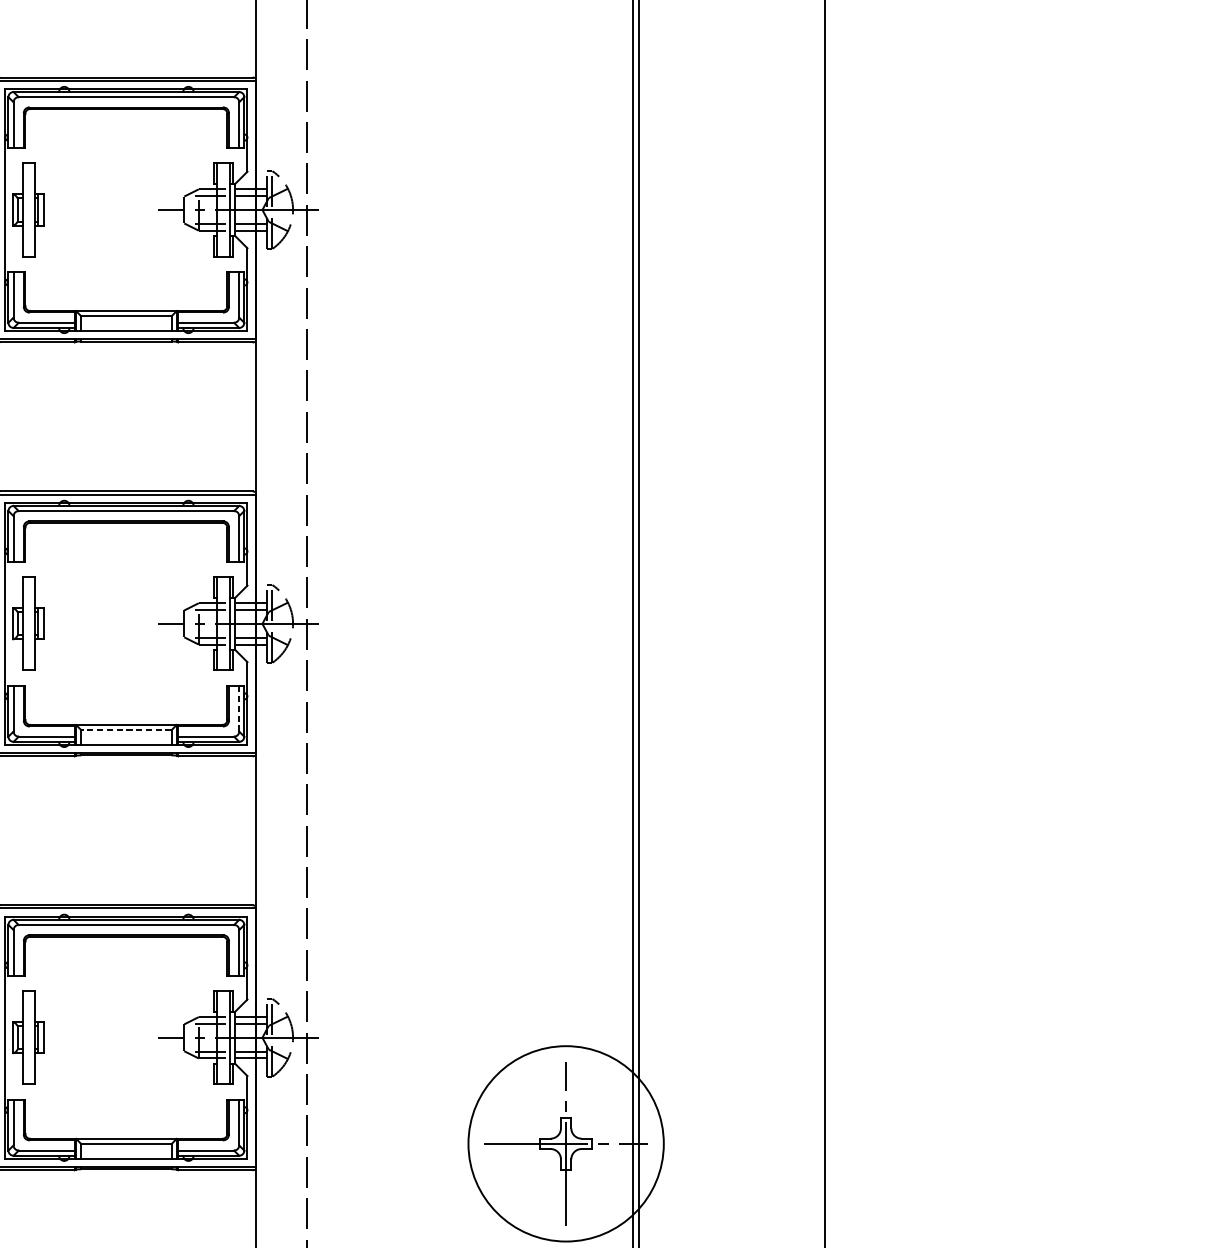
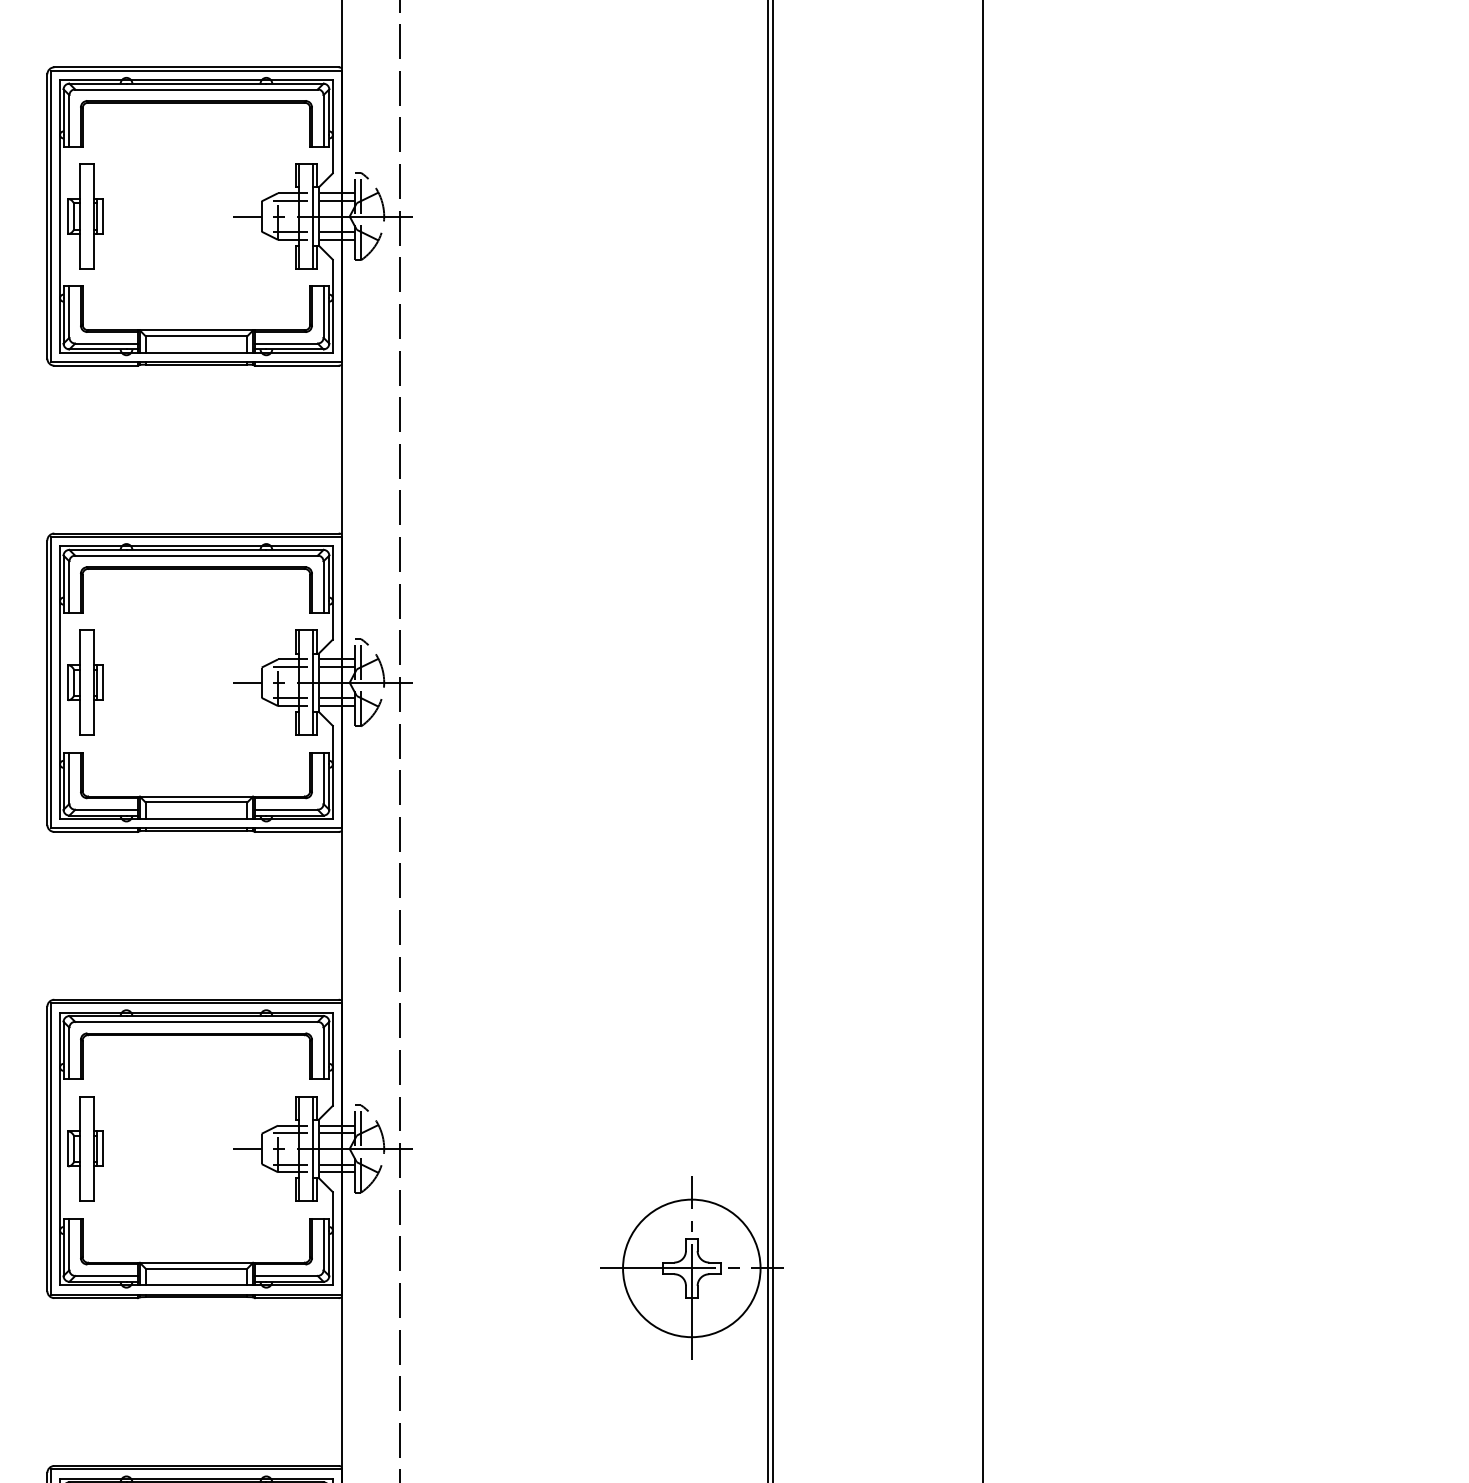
line: (239, 708) -> (323, 778), dashed -> solid
line: (126, 730) -> (196, 802), dashed -> solid
circle: (565, 1143) -> (691, 1268), size x0.62

